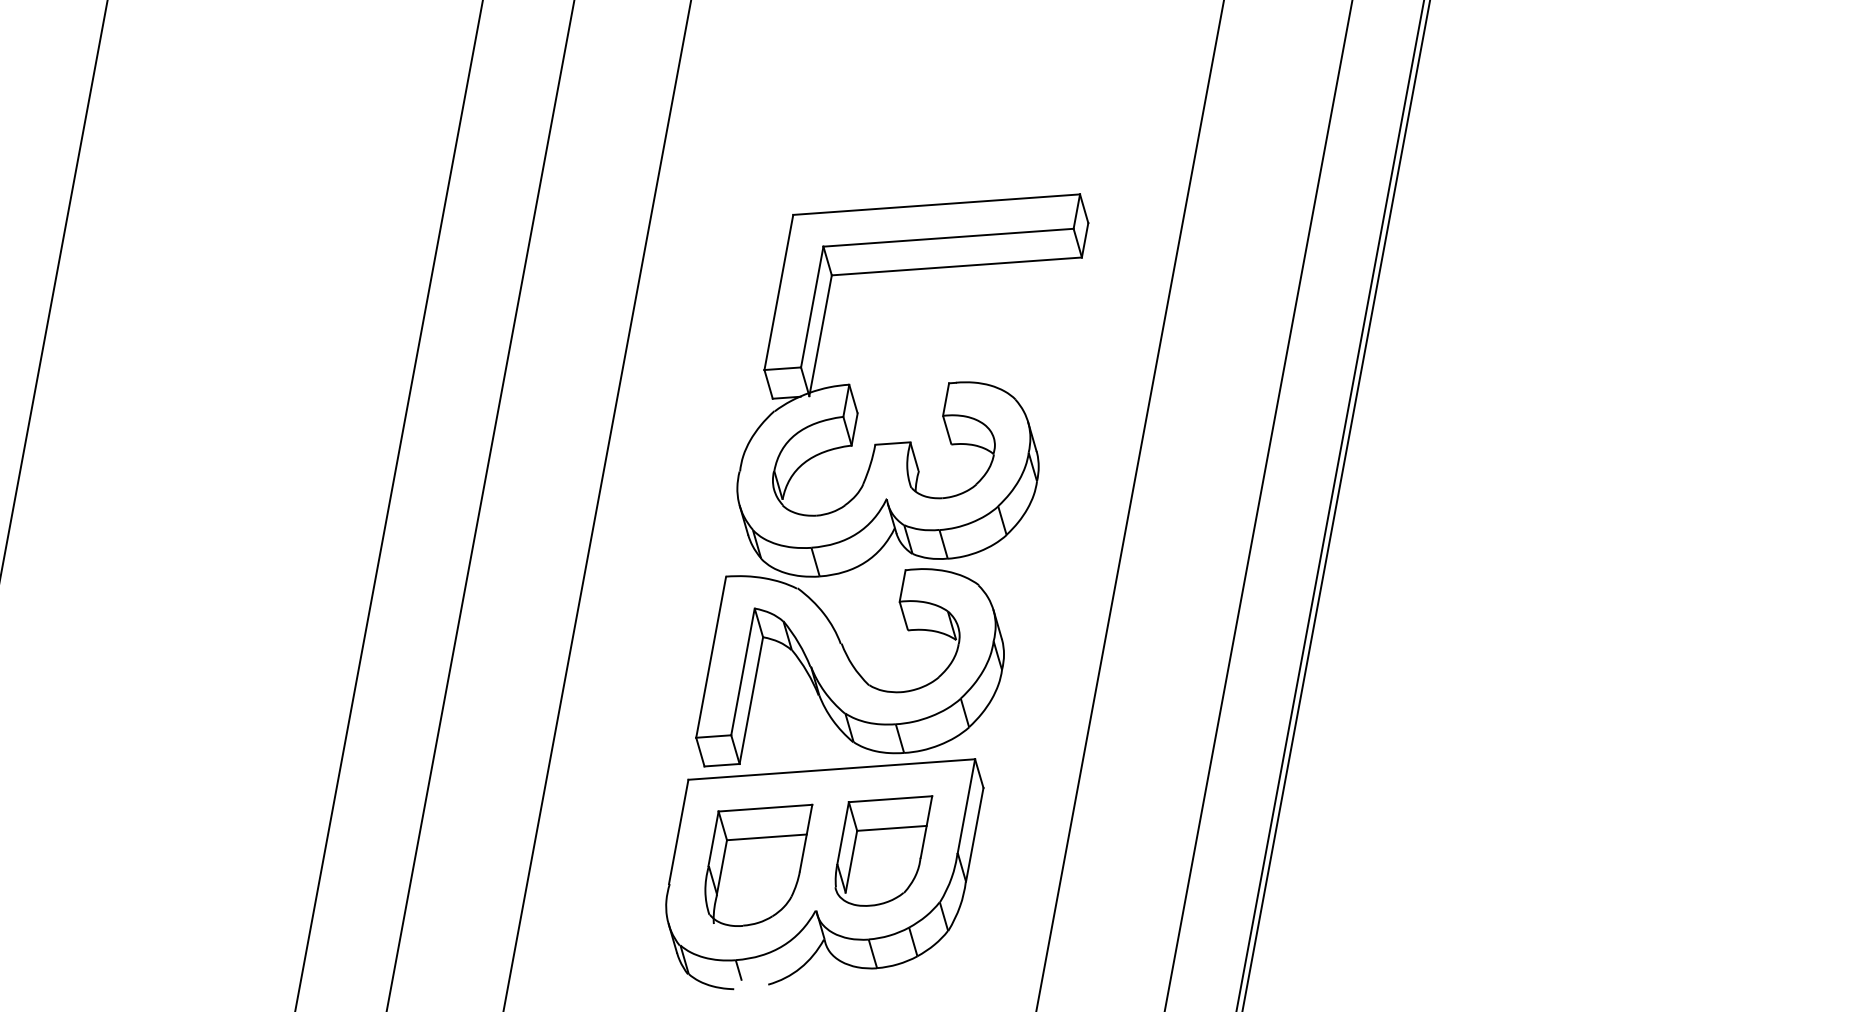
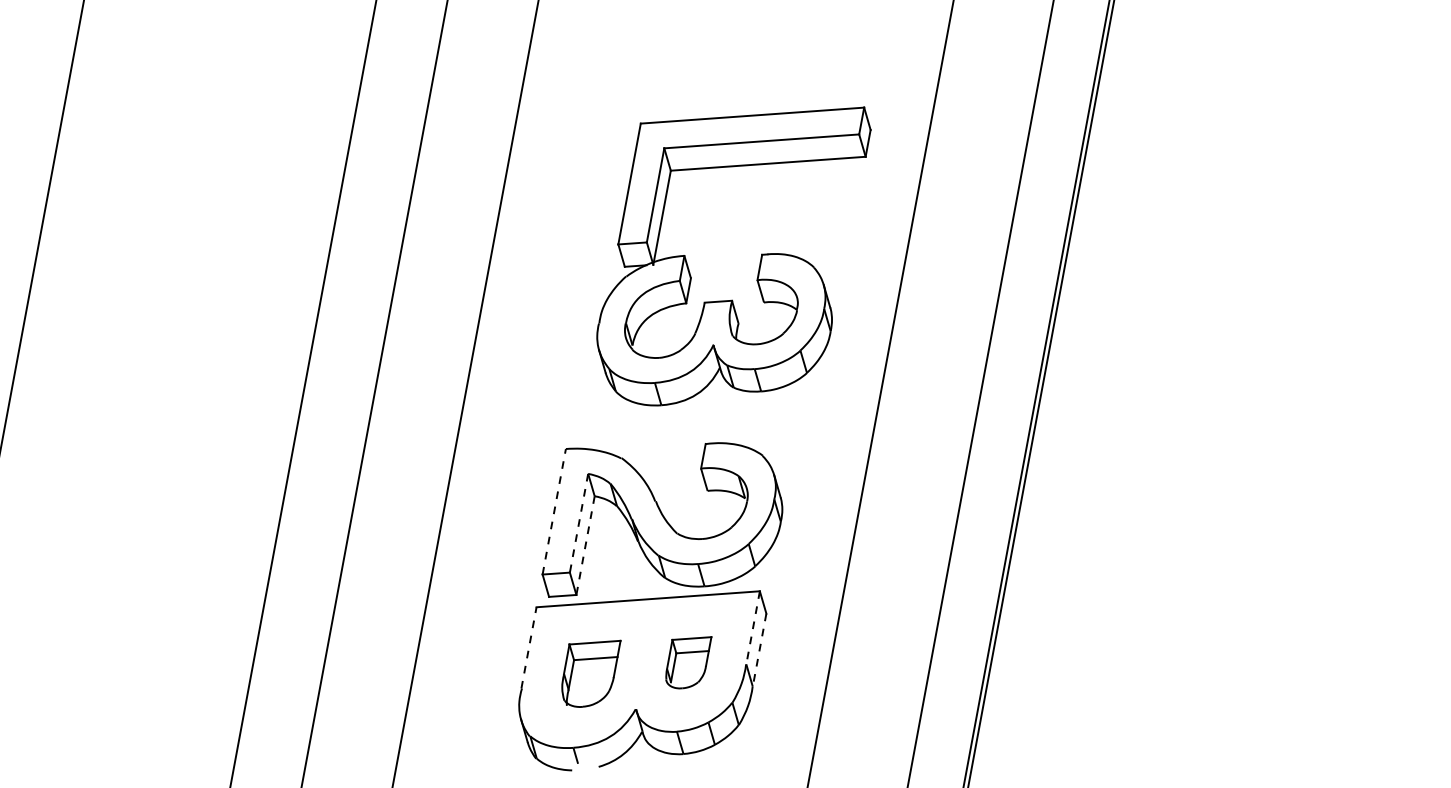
part: (946, 390) -> (760, 260), moved
line: (711, 657) -> (554, 512), solid -> dashed
line: (742, 672) -> (578, 523), solid -> dashed
line: (751, 701) -> (585, 546), solid -> dashed
line: (966, 806) -> (753, 628), solid -> dashed
line: (678, 831) -> (528, 647), solid -> dashed
line: (974, 834) -> (759, 649), solid -> dashed
part: (883, 850) -> (688, 662), size x0.6
part: (758, 864) -> (591, 673), size x0.7

